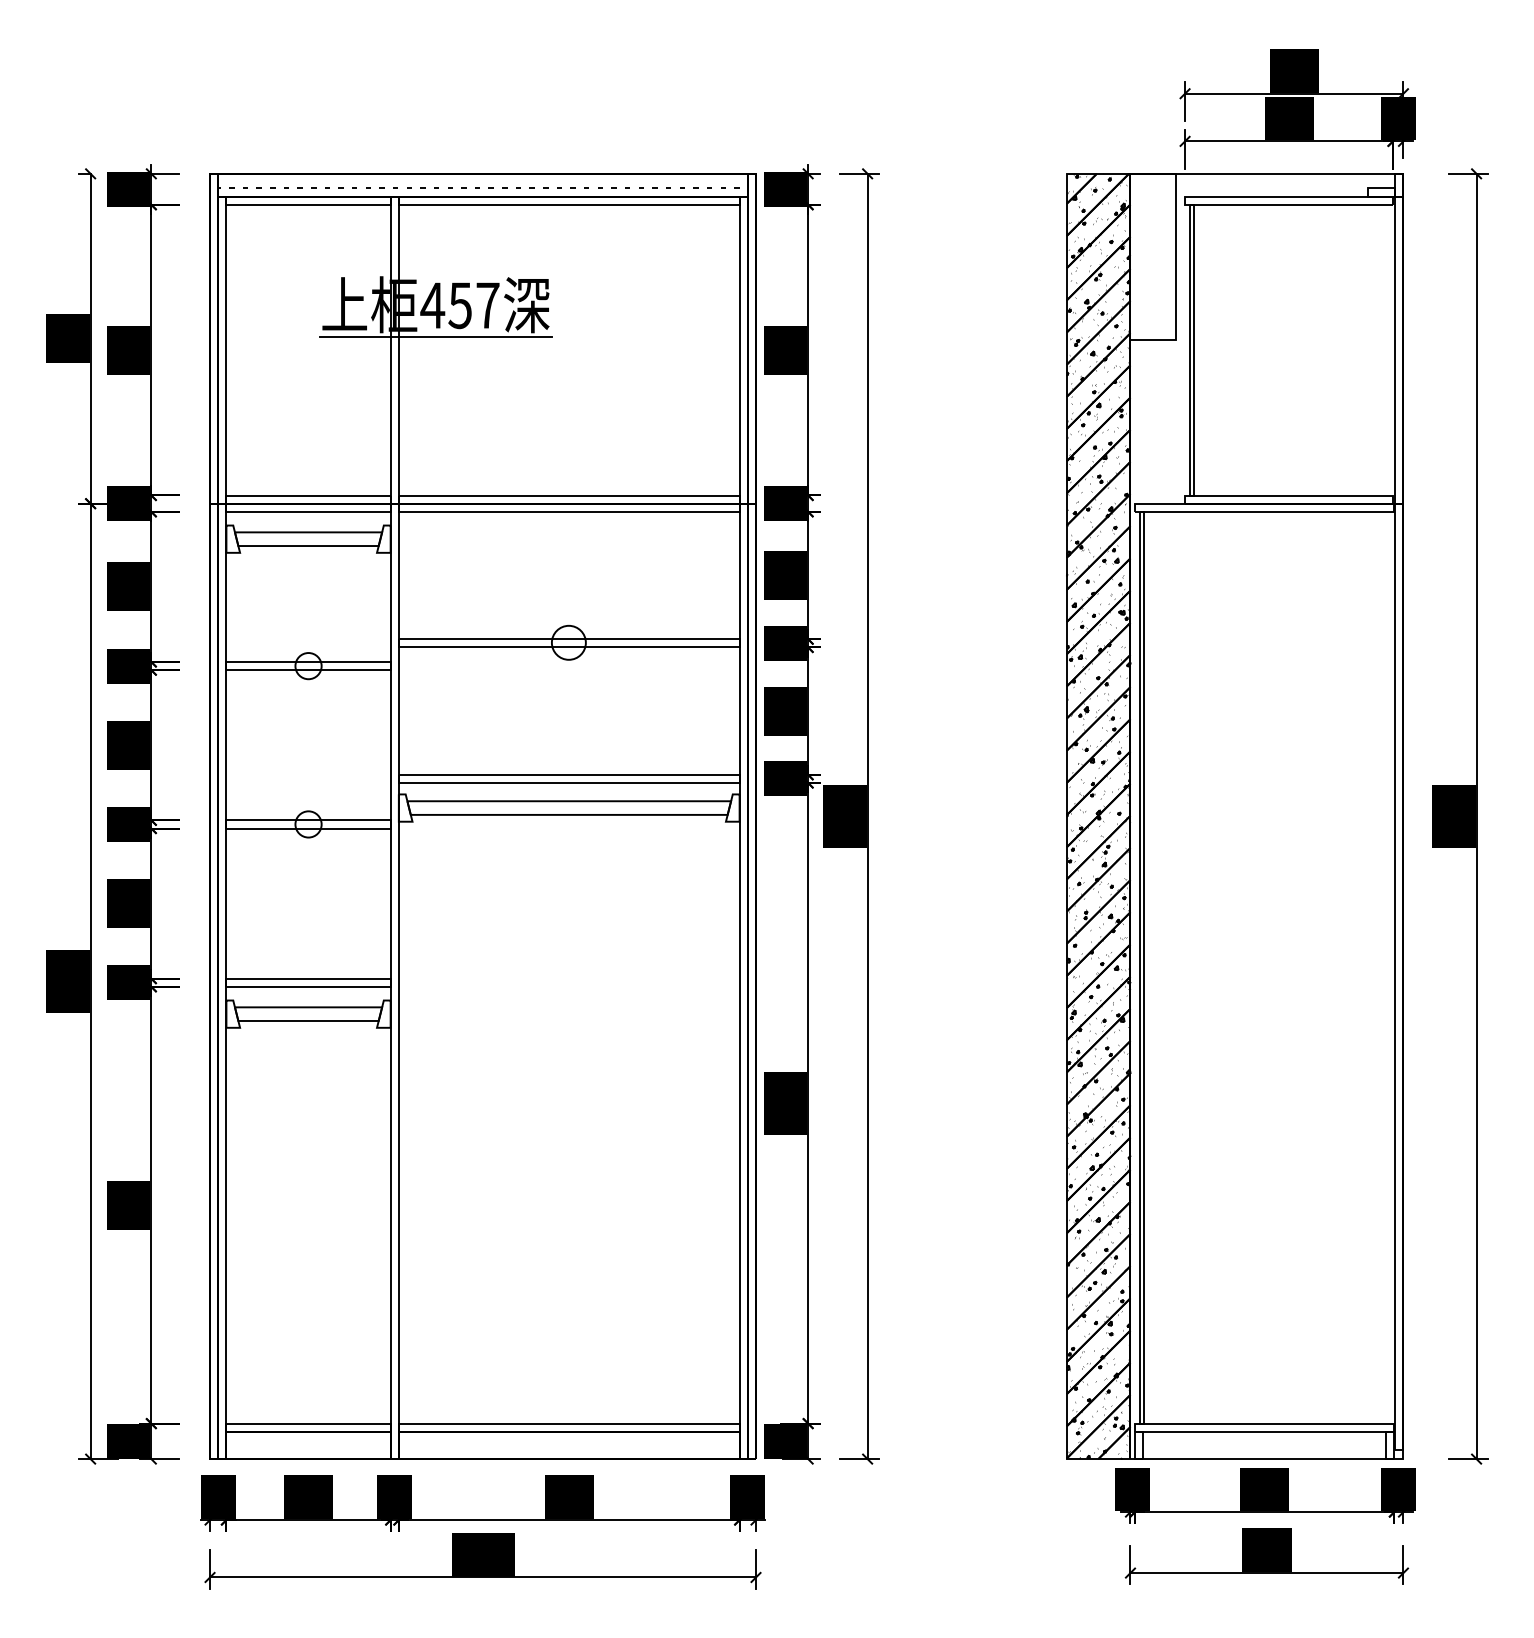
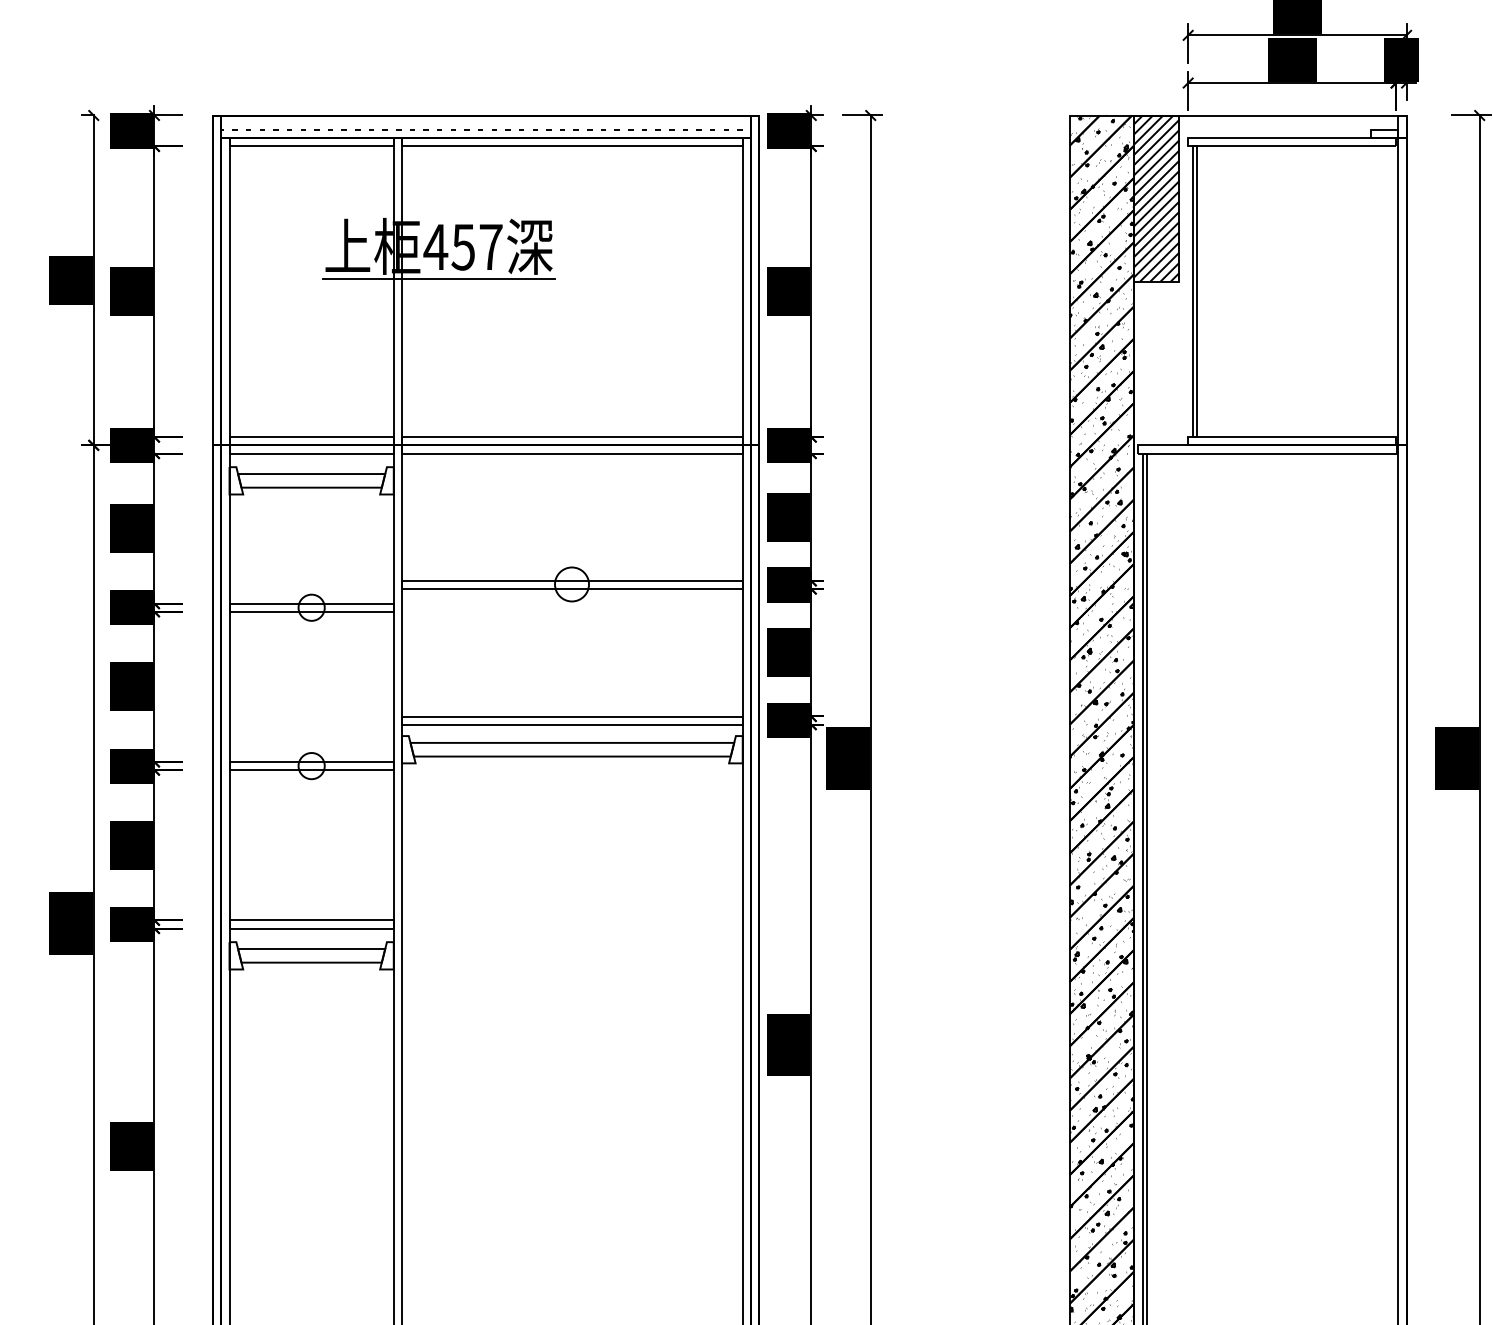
hatch: (1152, 256) -> (1155, 198), added

